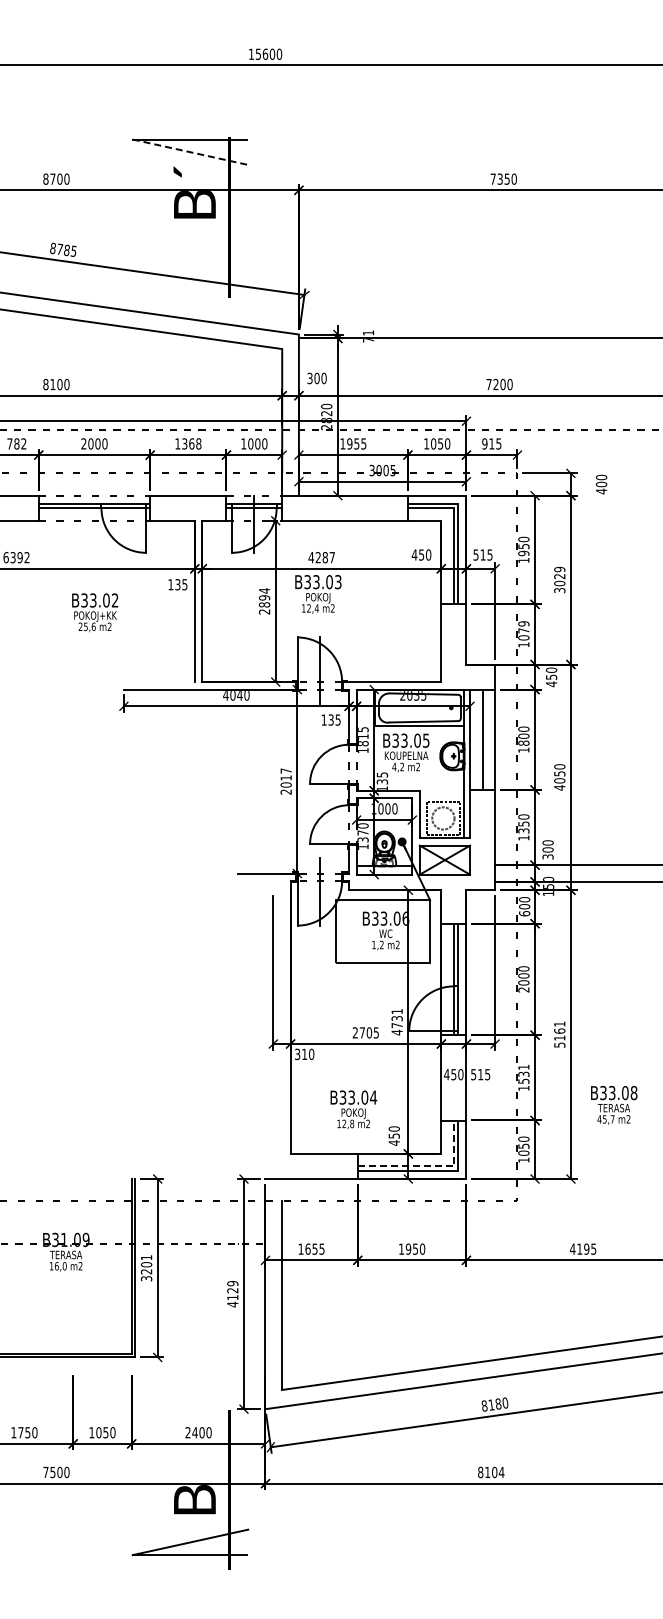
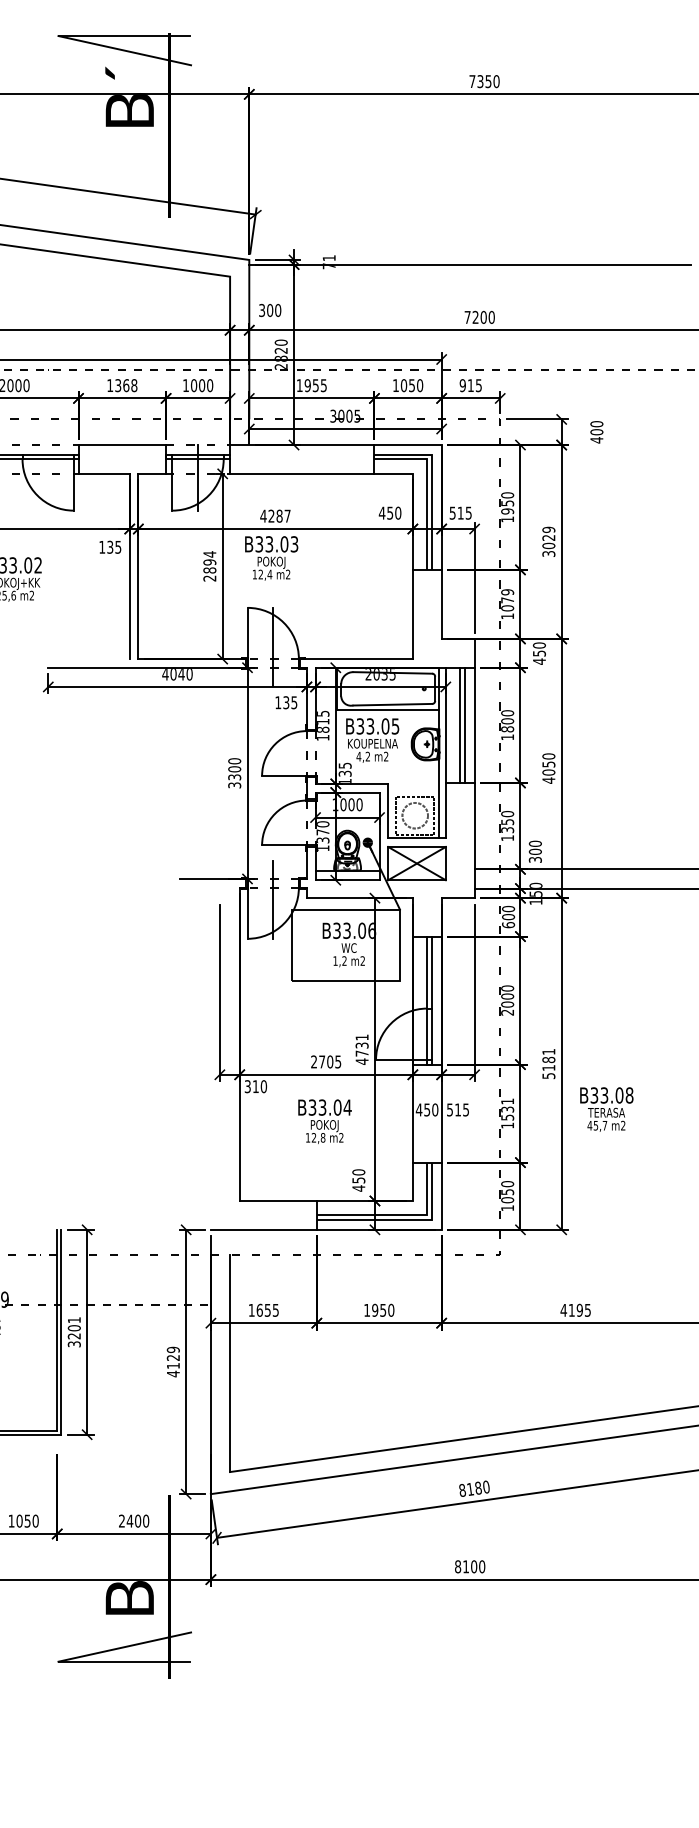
line: (191, 152) -> (125, 50), dashed -> solid
line: (486, 739) -> (464, 725), added
text: (285, 781) -> (233, 773), 2017 -> 3300
text: (559, 1030) -> (548, 1059), 5161 -> 5181
text: (614, 1105) -> (607, 1109), moved
text: (353, 1109) -> (324, 1121), moved
line: (429, 1166) -> (399, 1215), dashed -> solid
text: (501, 1472) -> (481, 1566), 8104 -> 8100

